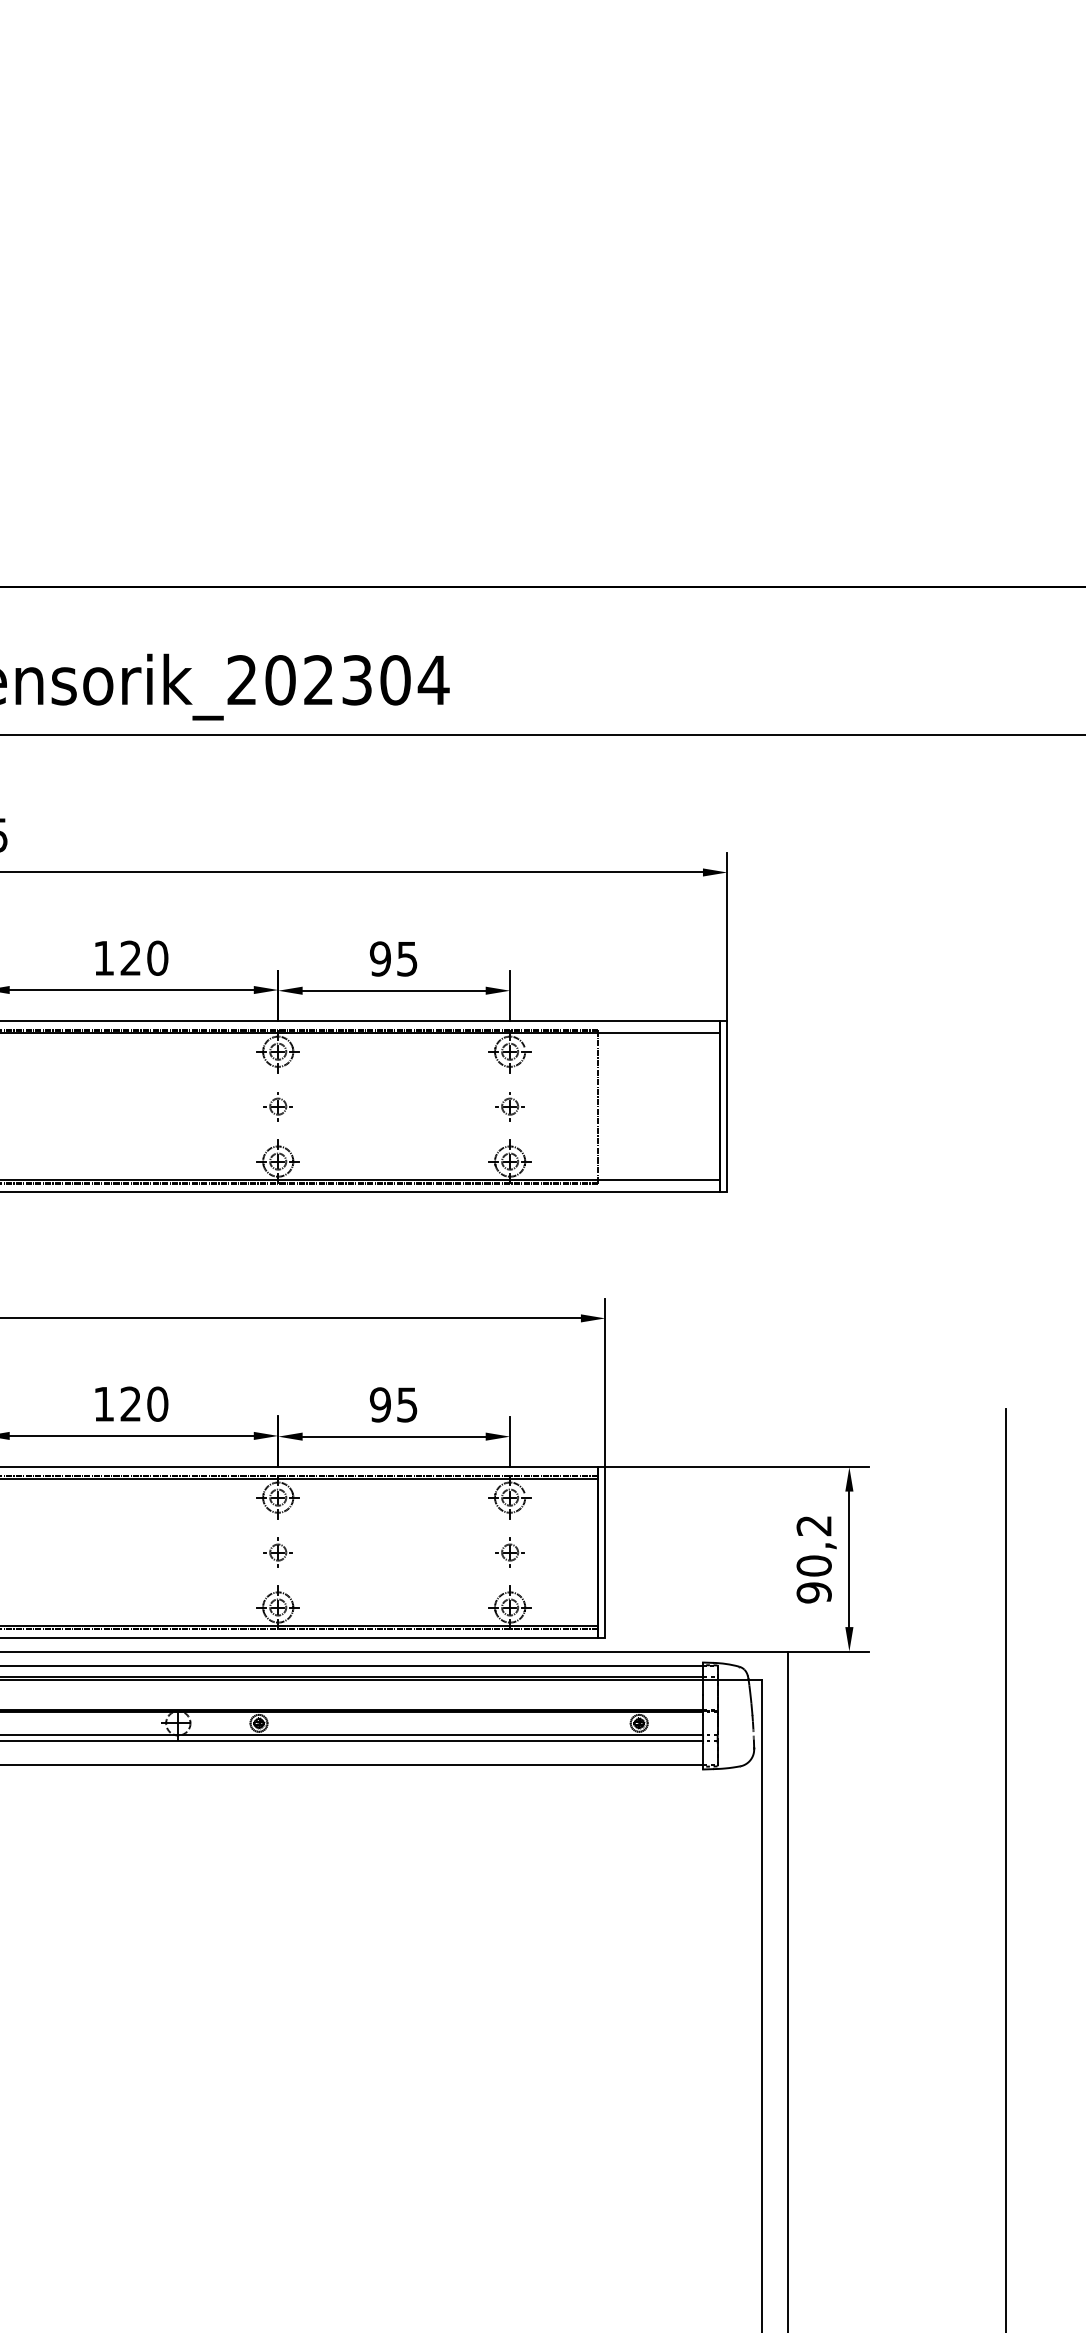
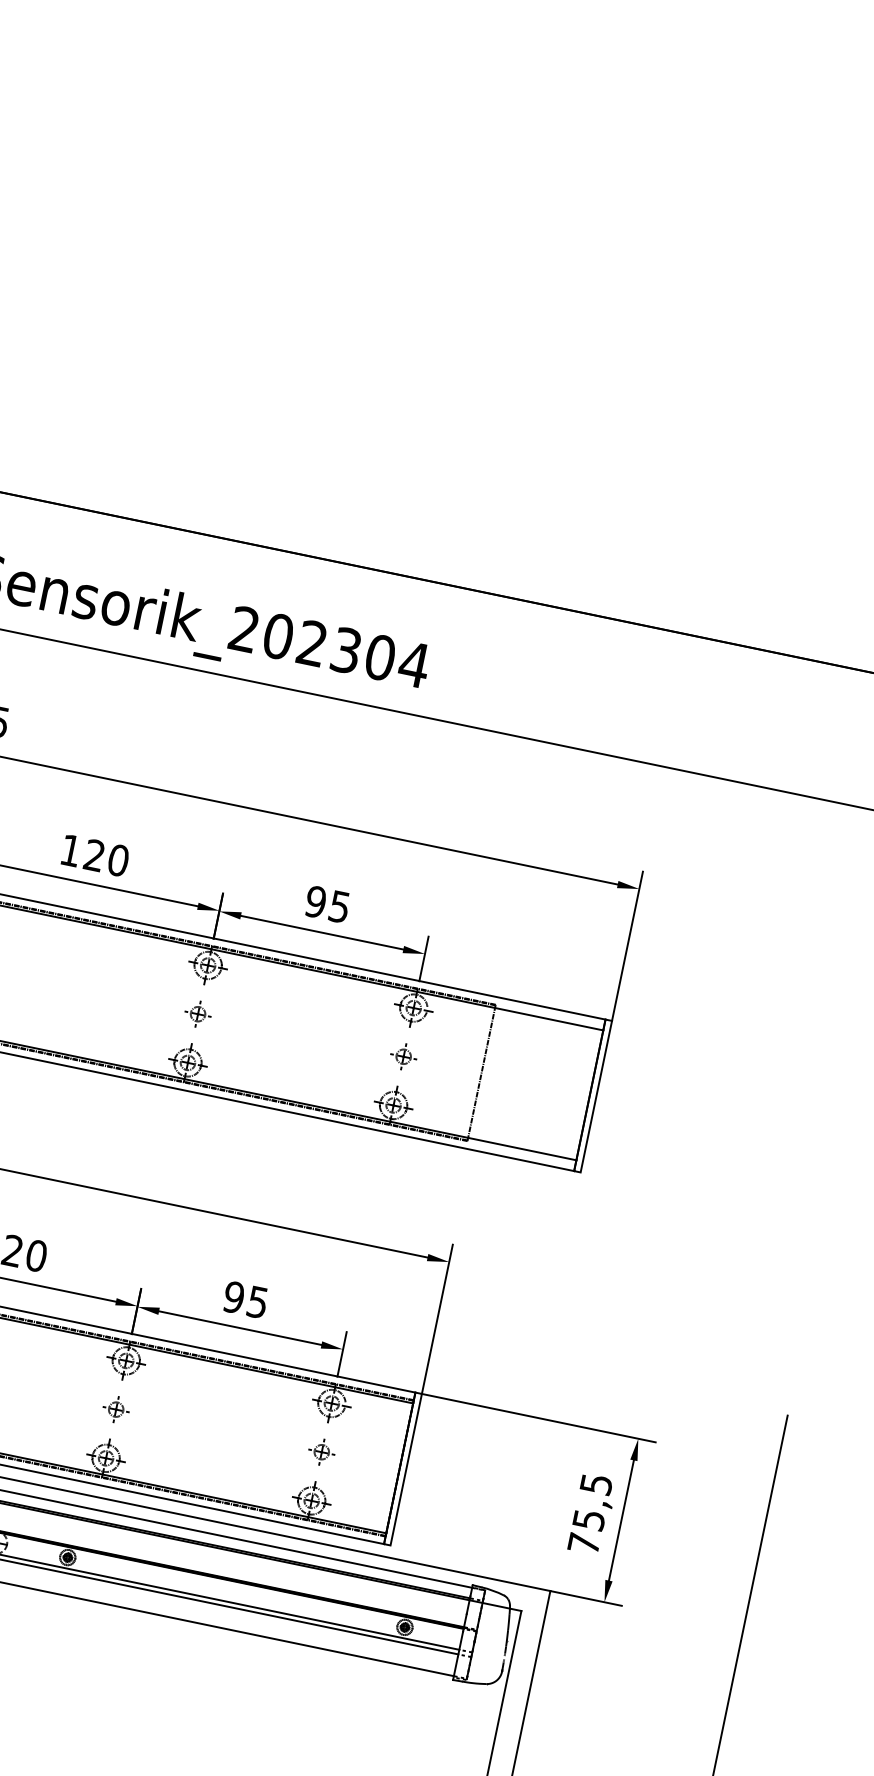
text: (813, 1559) -> (589, 1514), 90,2 -> 75,5

